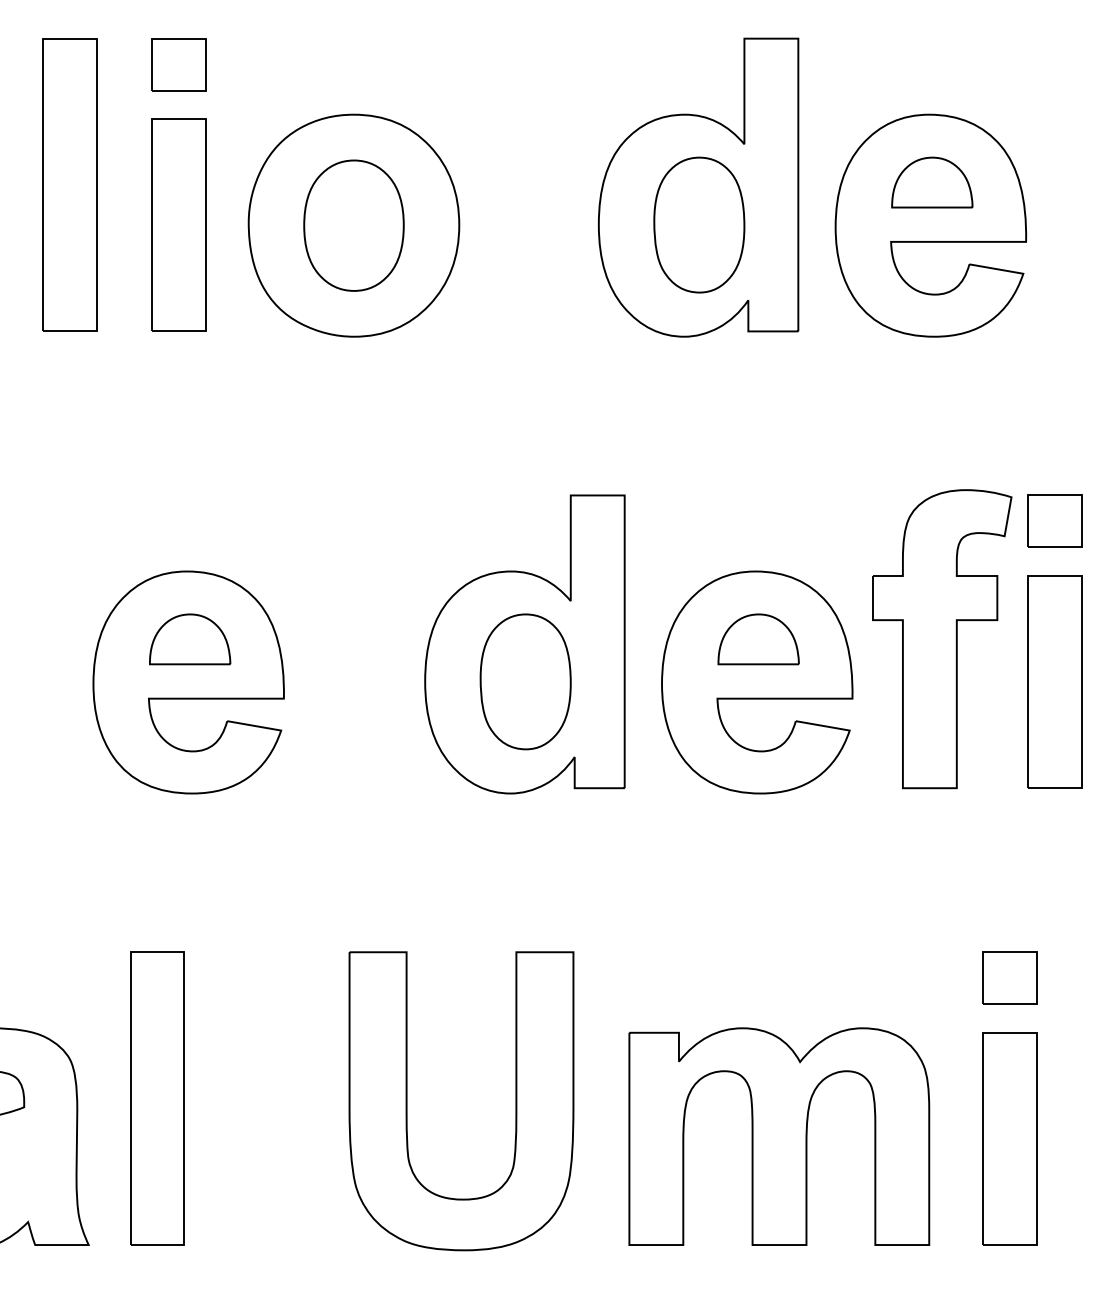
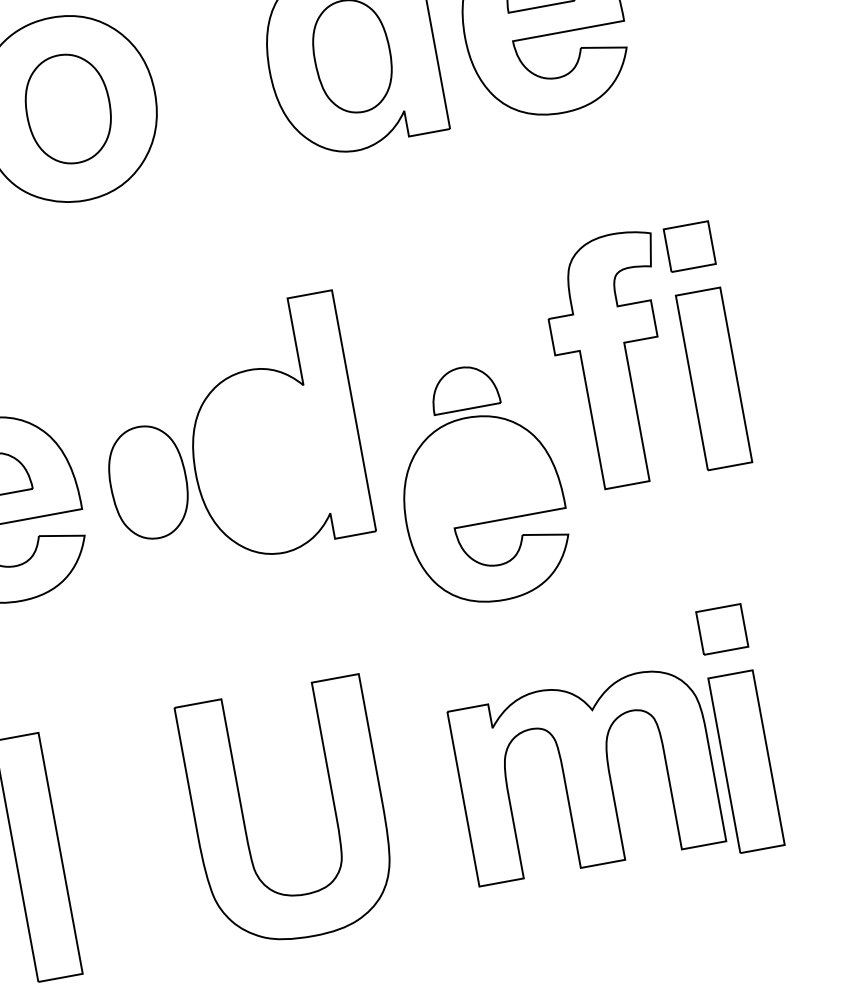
part: (525, 681) -> (148, 482), moved
part: (757, 682) -> (485, 508), moved
part: (779, 1136) -> (586, 774), moved

